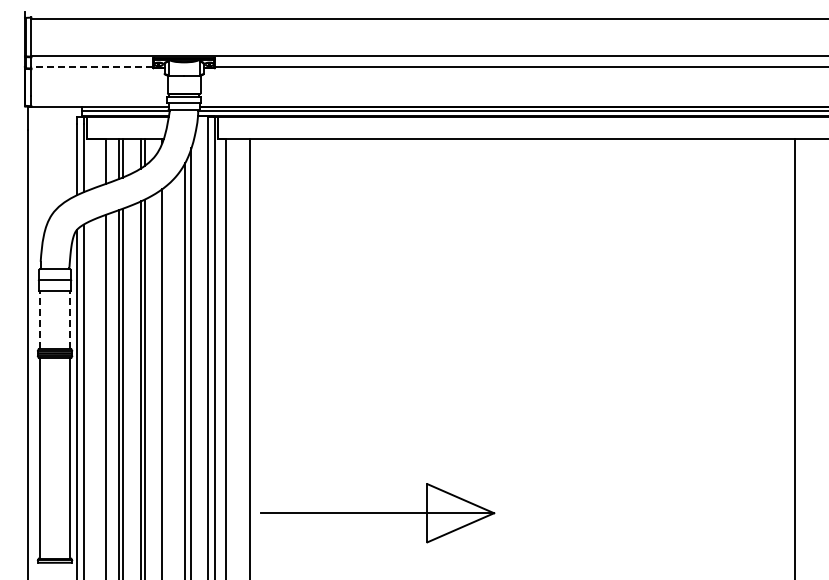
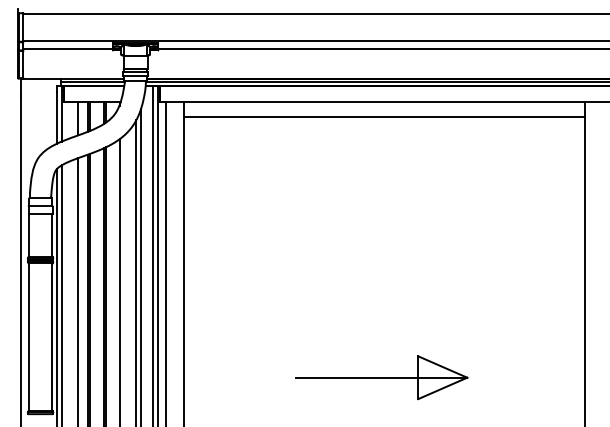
line: (92, 66) -> (68, 49), dashed -> solid
line: (522, 158) -> (384, 116), added
line: (39, 319) -> (29, 235), dashed -> solid
line: (70, 319) -> (51, 235), dashed -> solid
part: (377, 513) -> (381, 377), moved

